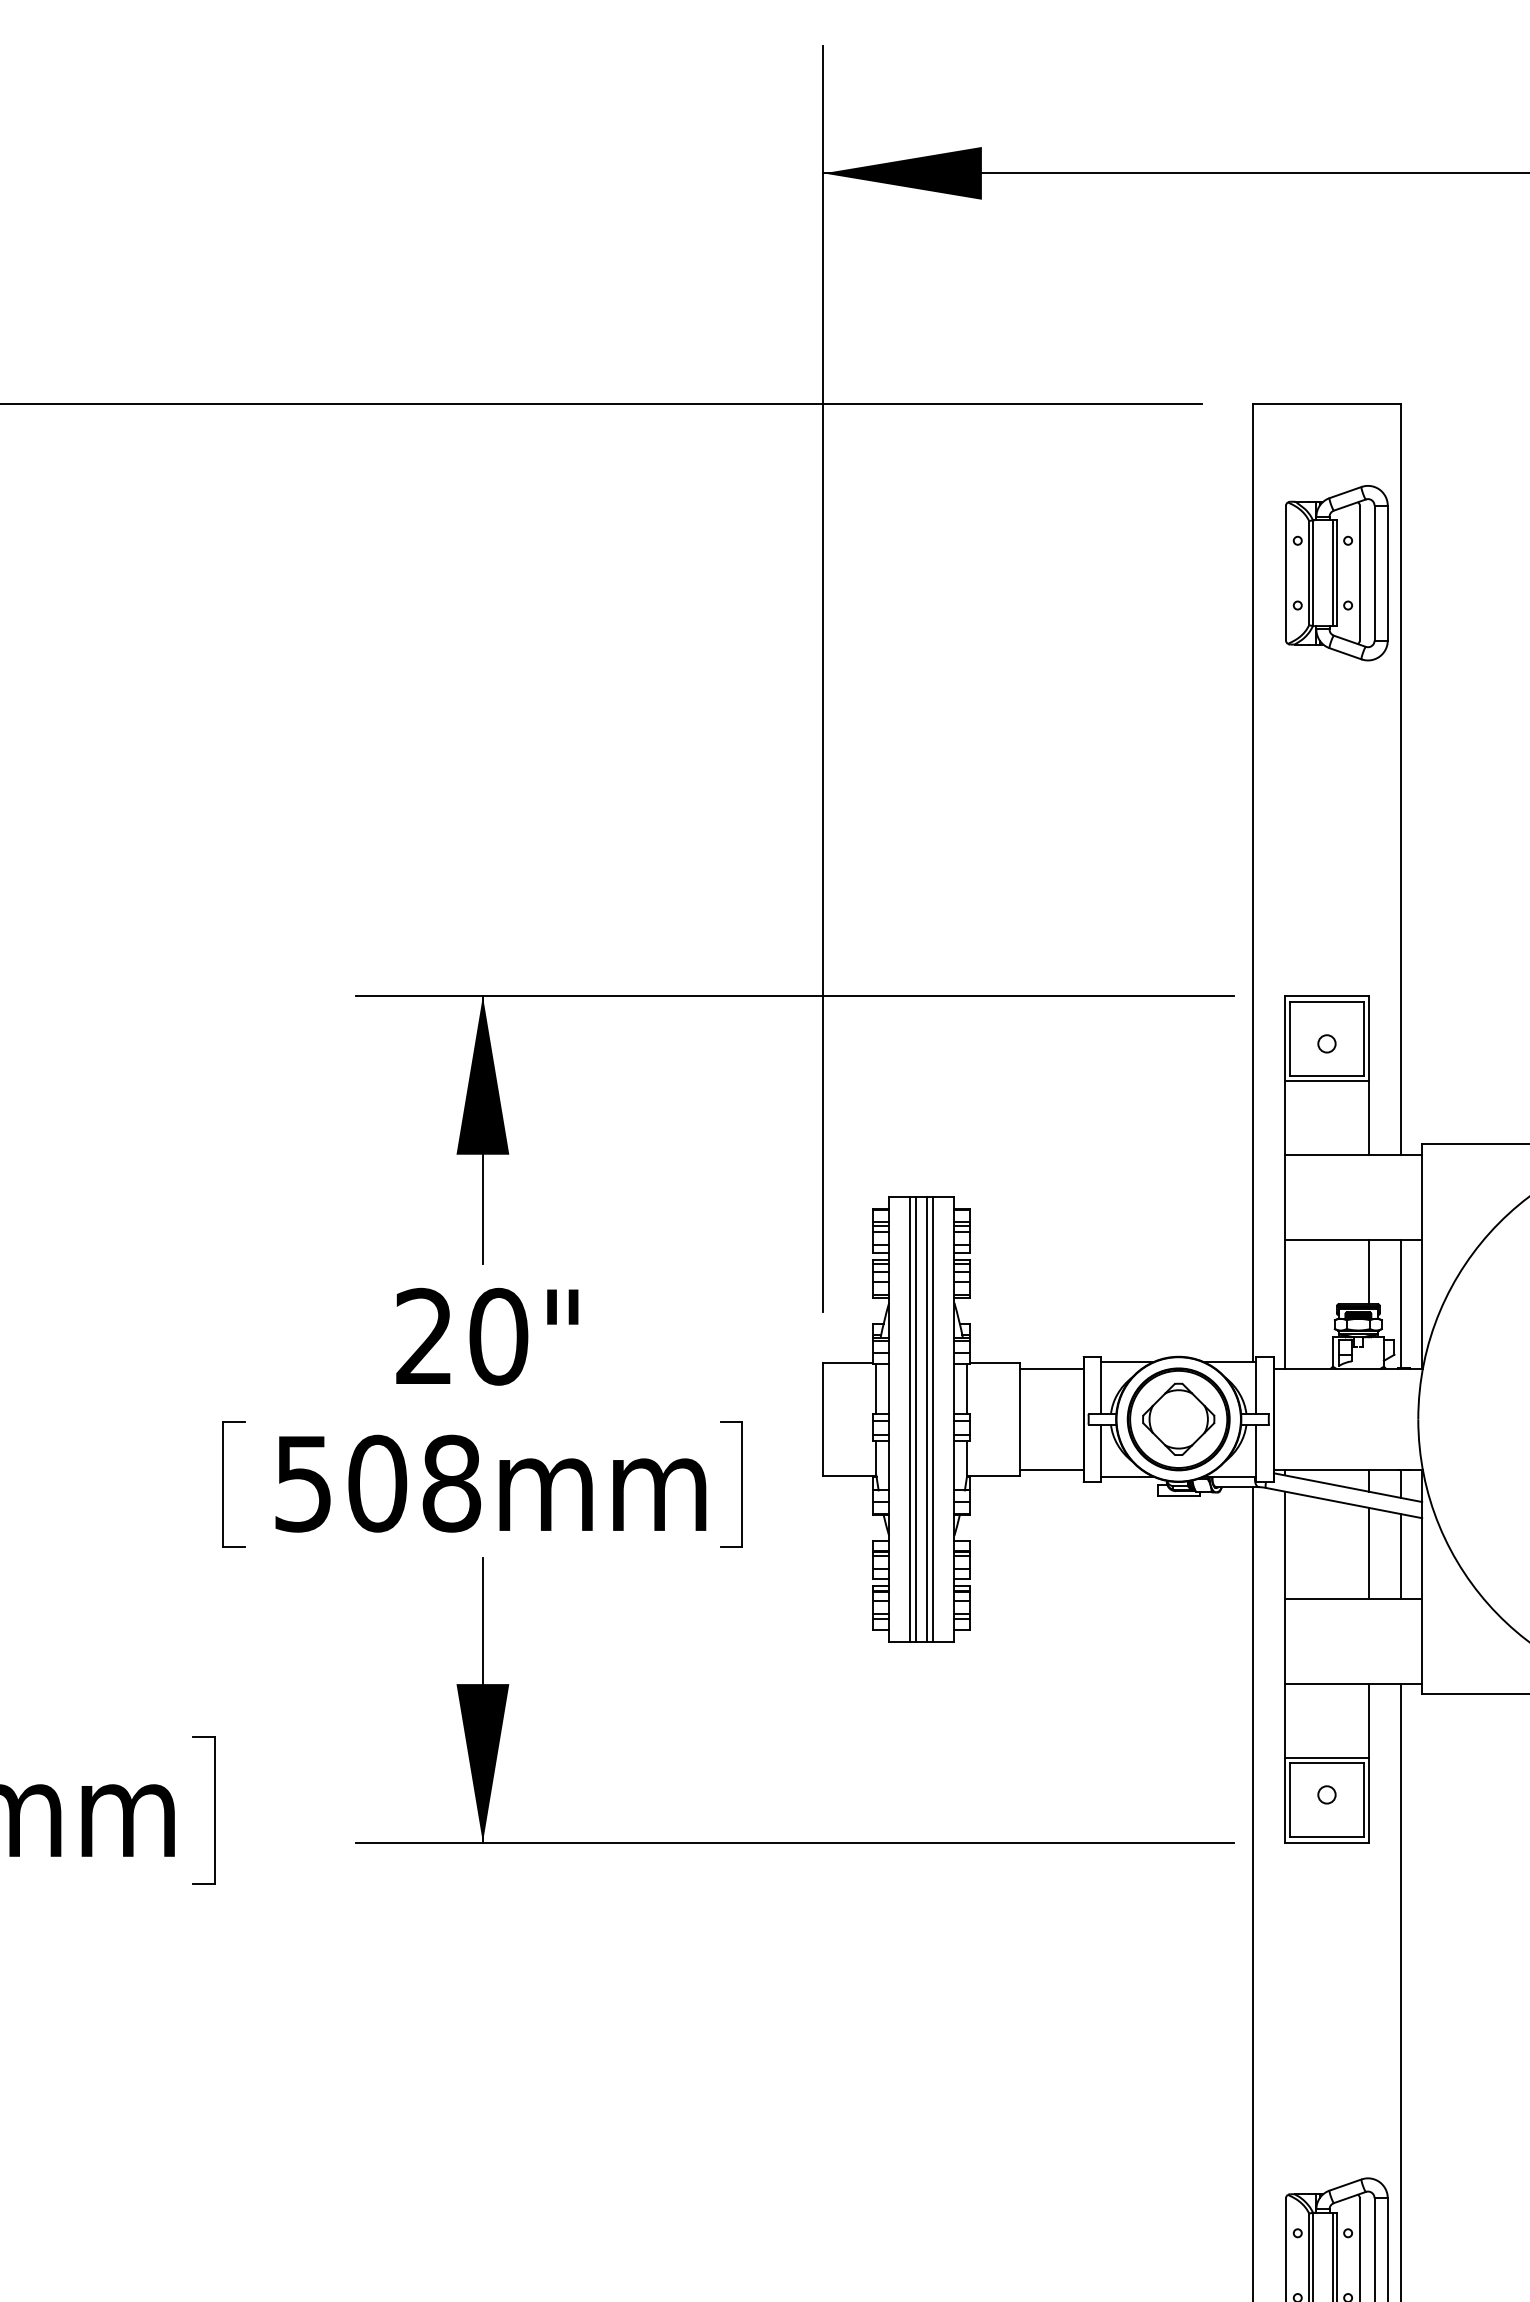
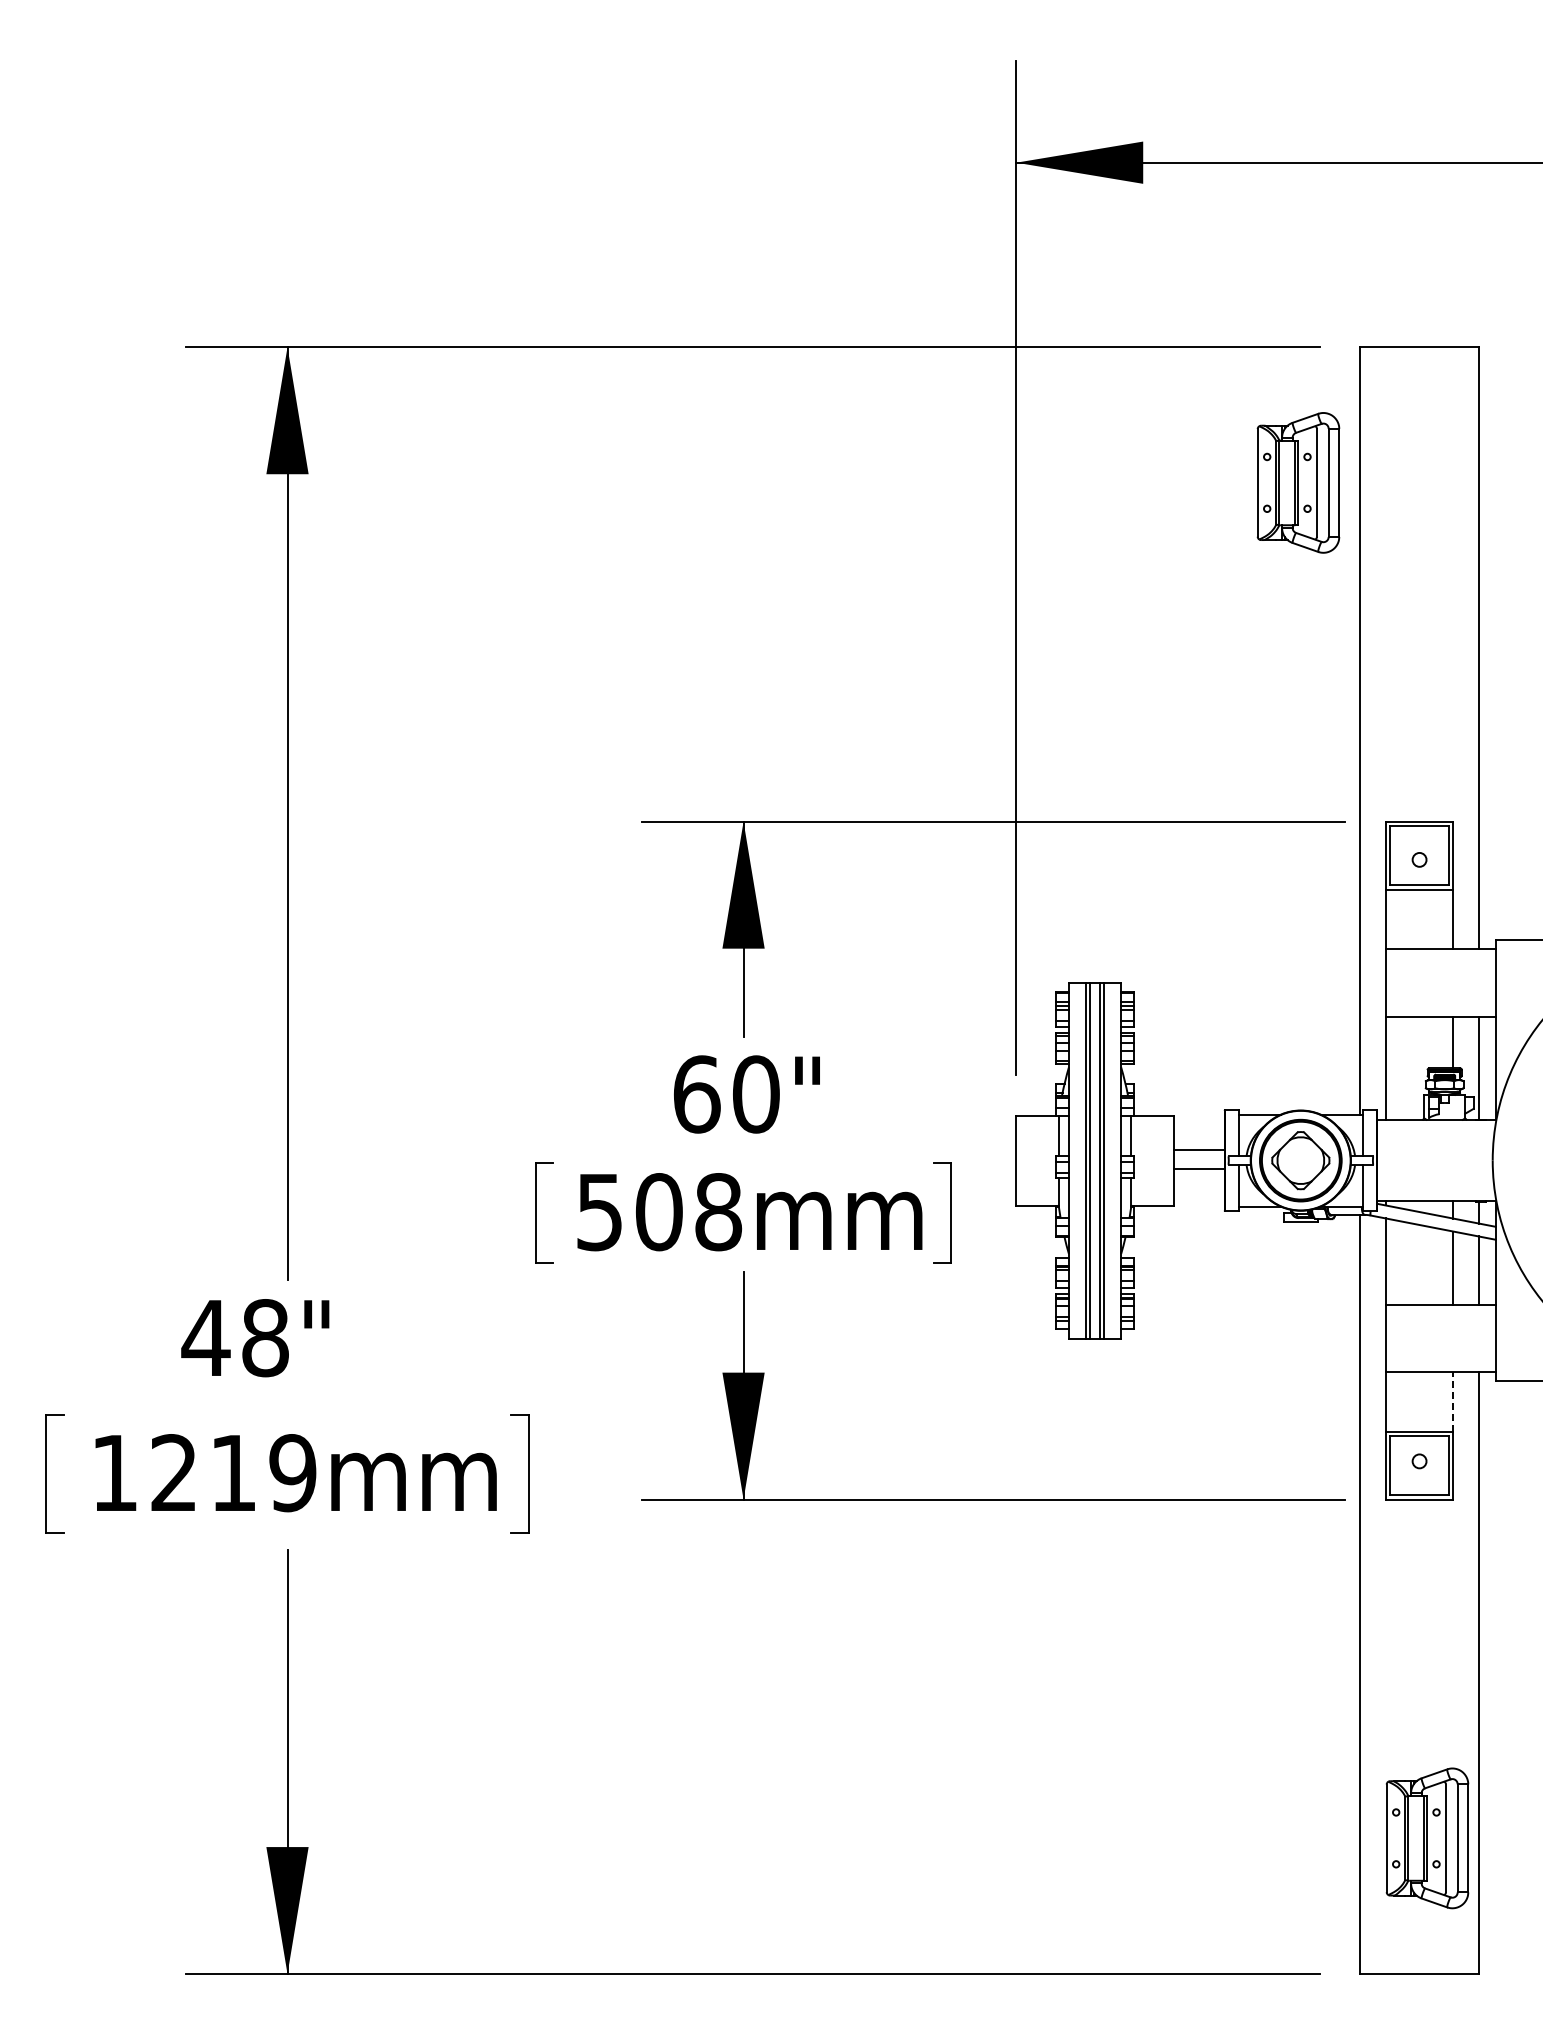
part: (1336, 572) -> (1298, 482), moved
text: (424, 1336) -> (696, 1094), 20" -> 60"
line: (1050, 1369) -> (1198, 1169), moved
line: (1050, 1469) -> (1198, 1149), moved
line: (1369, 1721) -> (1453, 1402), solid -> dashed

